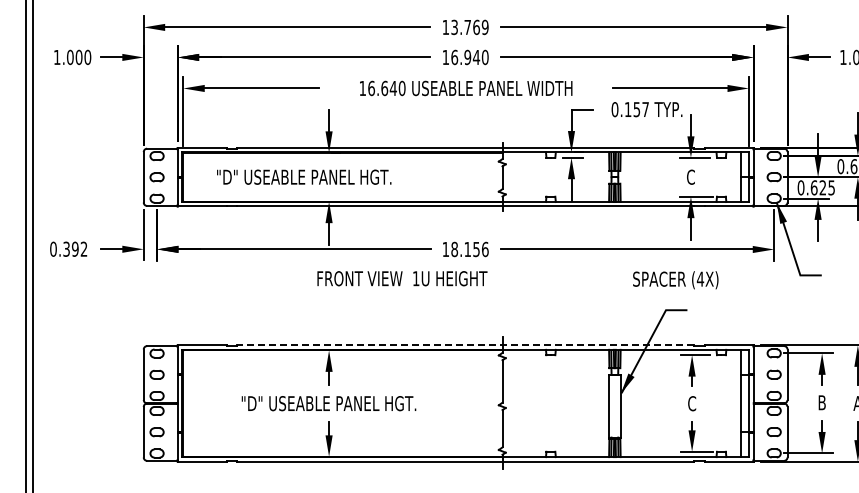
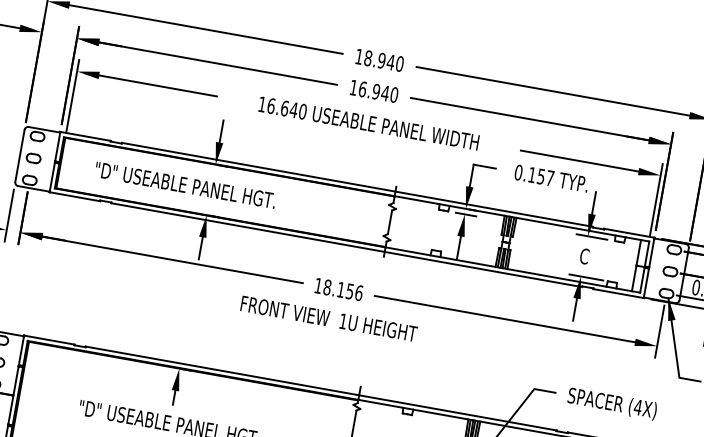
text: (469, 27) -> (383, 61), 13.769 -> 18.940
text: (402, 278) -> (329, 318), moved
text: (675, 280) -> (612, 404), moved
line: (465, 345) -> (321, 388), dashed -> solid

